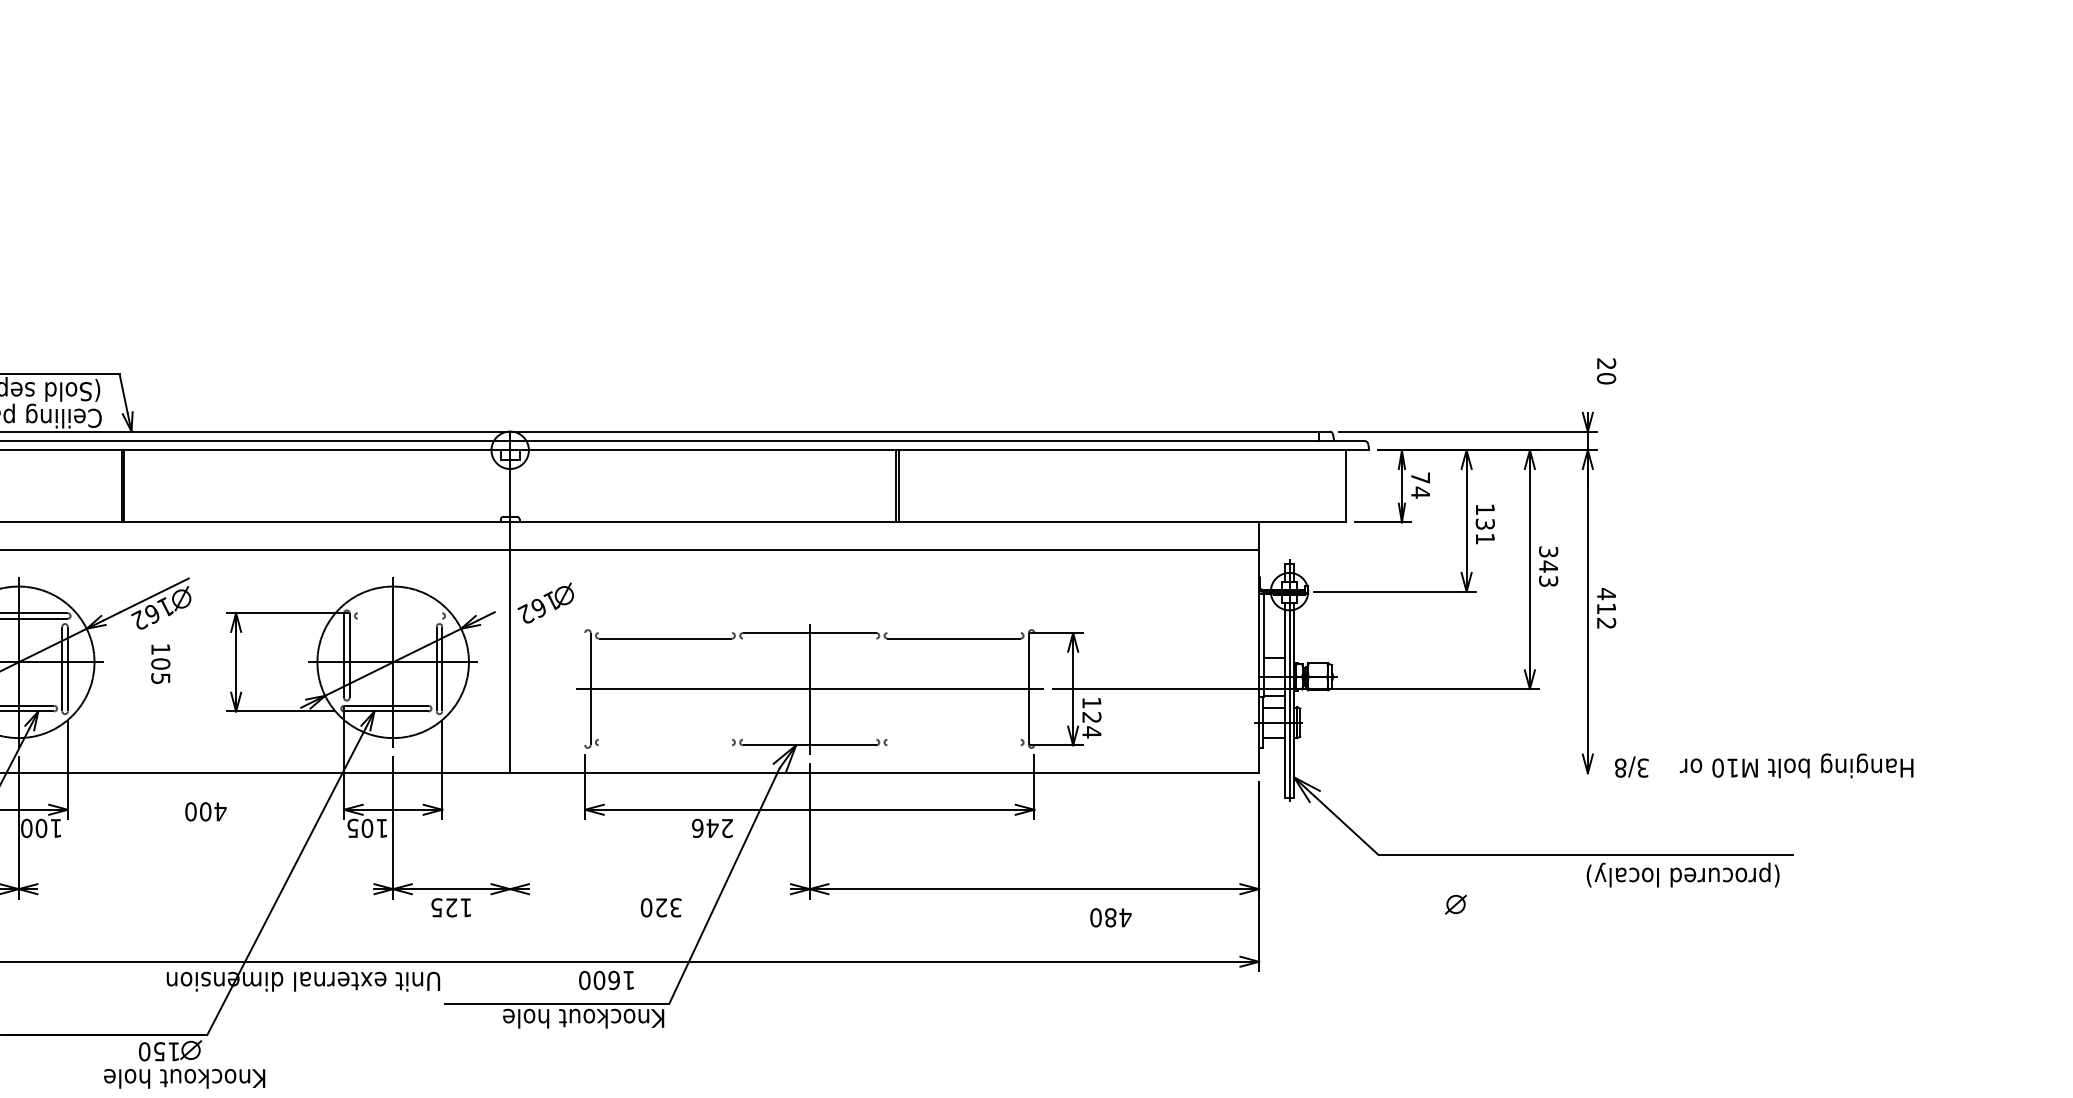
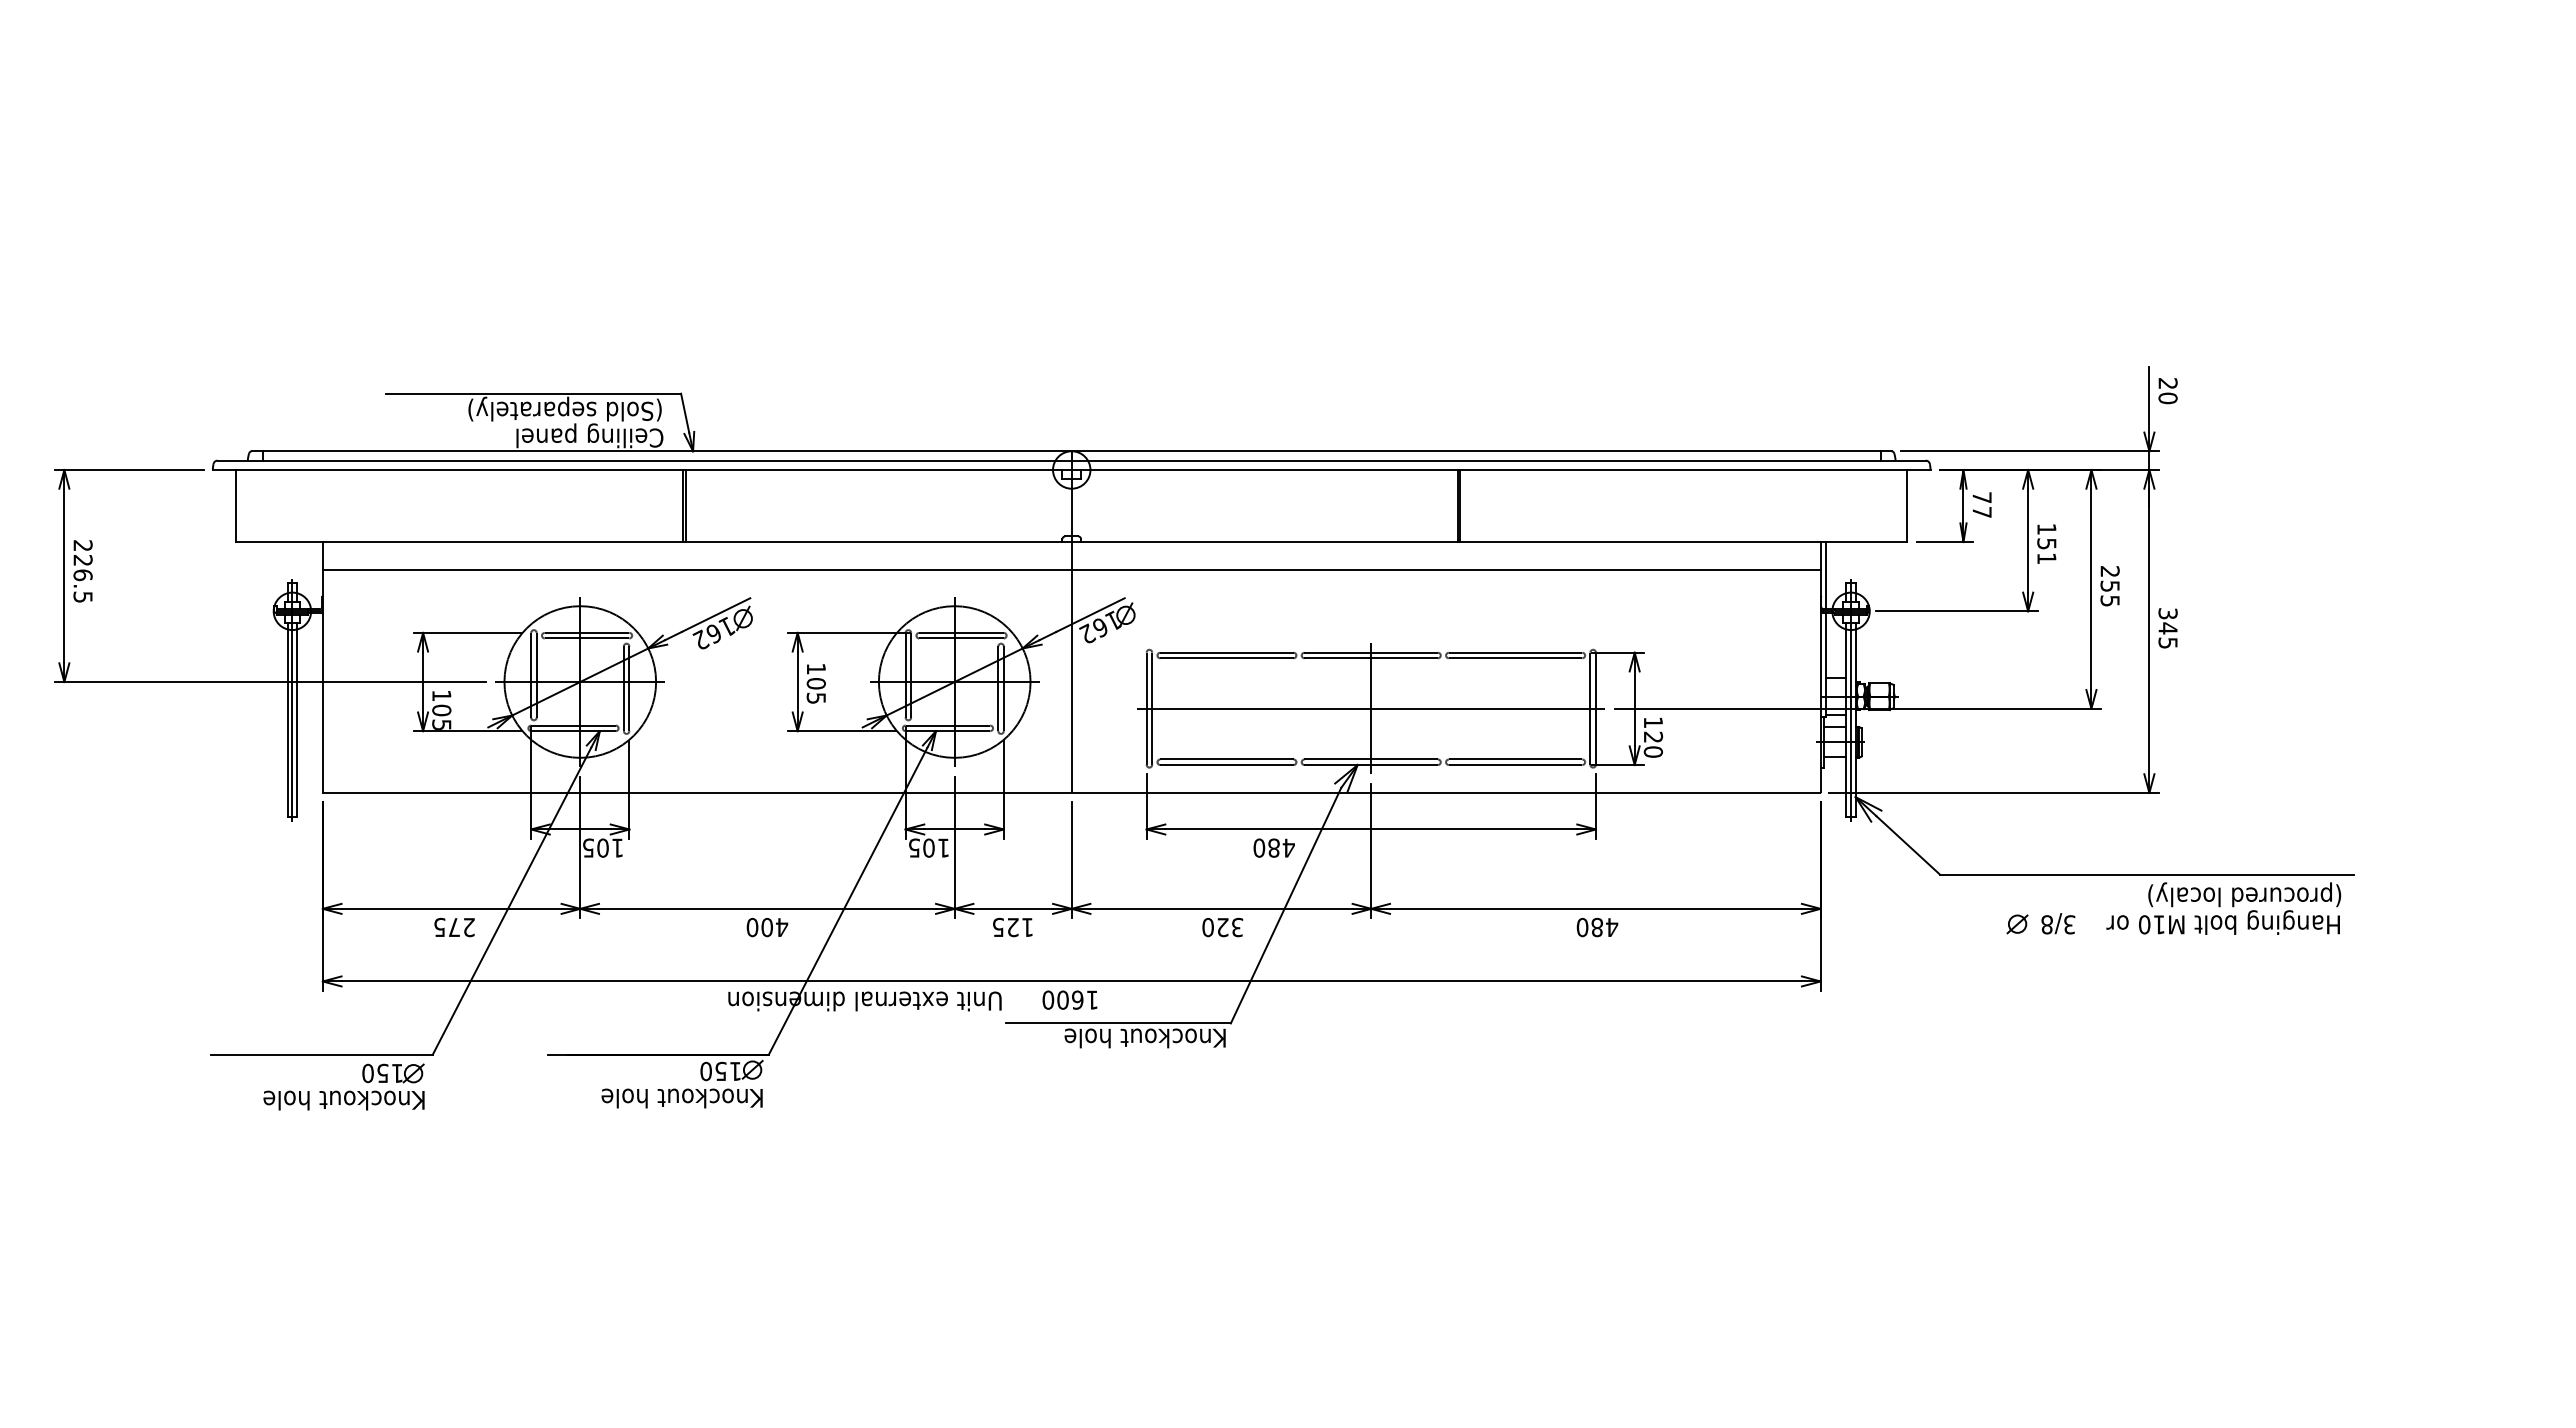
line: (1587, 379) -> (2149, 399), added
text: (1419, 492) -> (1981, 512), 74 -> 77
text: (1485, 524) -> (2047, 544), 131 -> 151
line: (1263, 555) -> (1825, 575), added
text: (1547, 566) -> (2109, 586), 343 -> 255
line: (528, 594) -> (1090, 614), added
text: (1605, 607) -> (2167, 627), 412 -> 345
line: (399, 612) -> (961, 632), added
line: (399, 618) -> (961, 638), added
line: (664, 632) -> (1226, 652), added
line: (953, 632) -> (1515, 652), added
line: (809, 638) -> (1371, 658), added
text: (159, 663) -> (815, 683), moved
line: (584, 688) -> (1146, 708), added
line: (1033, 688) -> (1595, 708), added
text: (1091, 731) -> (1653, 751), 124 -> 120
line: (664, 739) -> (1226, 759), added
line: (809, 739) -> (1371, 759), added
line: (953, 739) -> (1515, 759), added
line: (664, 745) -> (1226, 765), added
line: (953, 745) -> (1515, 765), added
text: (1763, 765) -> (2190, 922), moved
line: (1431, 772) -> (1993, 792), added
text: (205, 811) -> (767, 927), moved
text: (26, 827) -> (588, 847), 100 -> 105
text: (711, 827) -> (1273, 847), 246 -> 480
line: (509, 840) -> (1071, 860), added
line: (205, 888) -> (767, 908), added
line: (659, 888) -> (1221, 908), added
text: (1110, 917) -> (1597, 927), moved
text: (605, 979) -> (1069, 999), moved
text: (183, 1078) -> (681, 1098), moved

